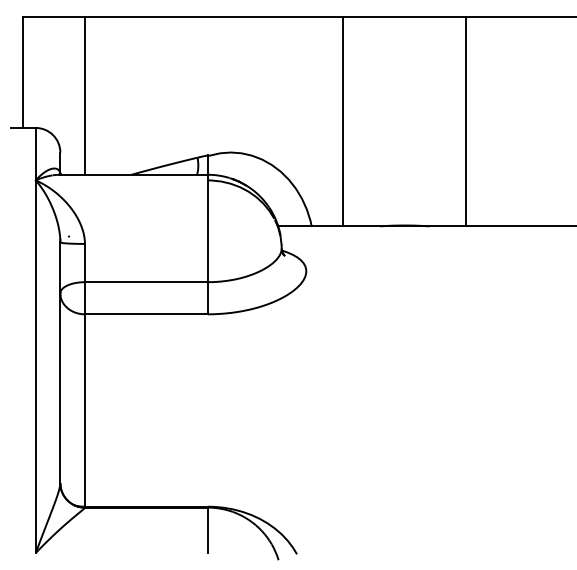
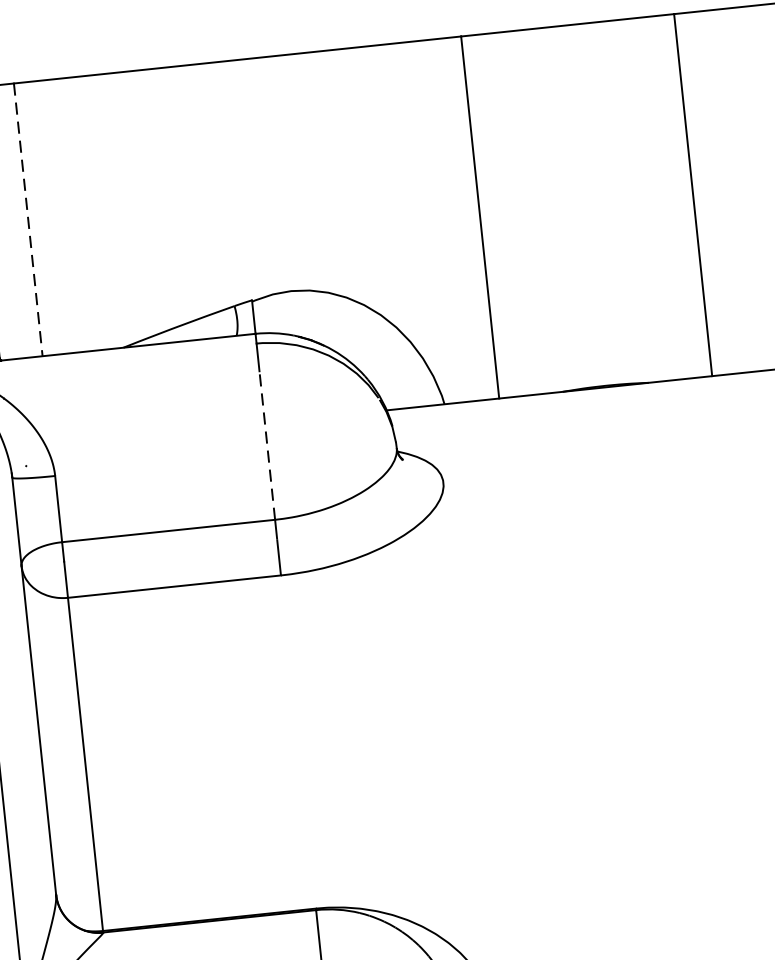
line: (84, 96) -> (27, 220), solid -> dashed
line: (207, 239) -> (266, 445), solid -> dashed

